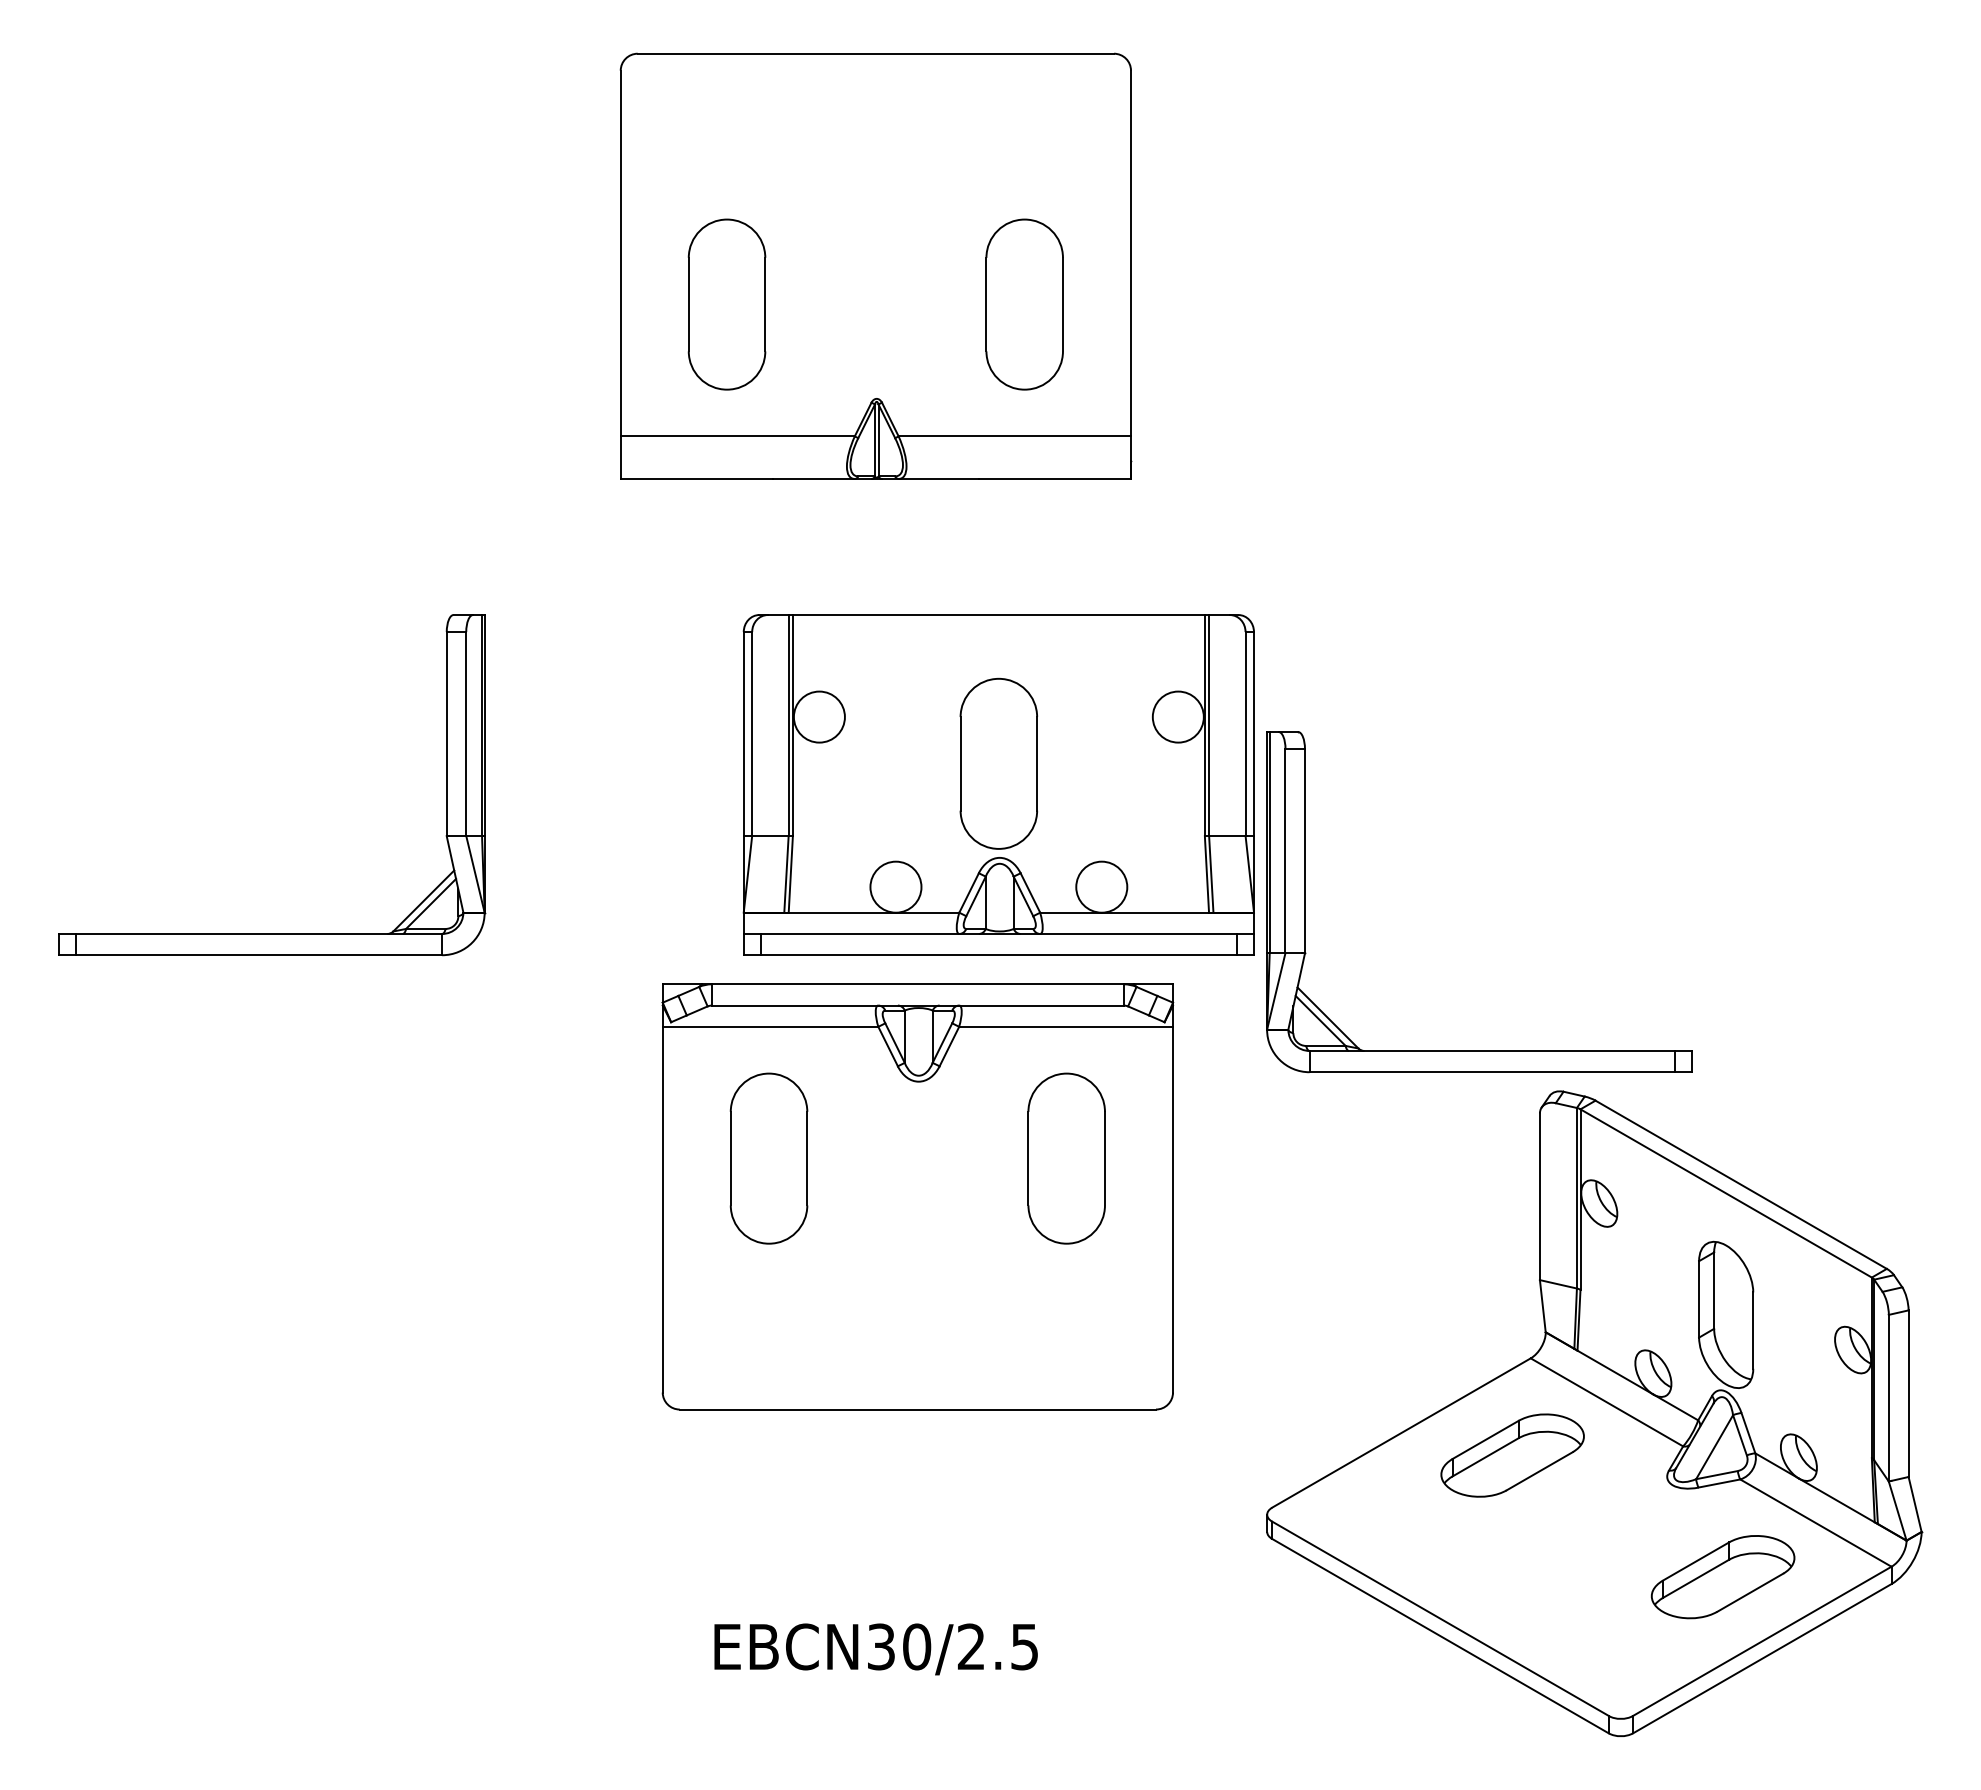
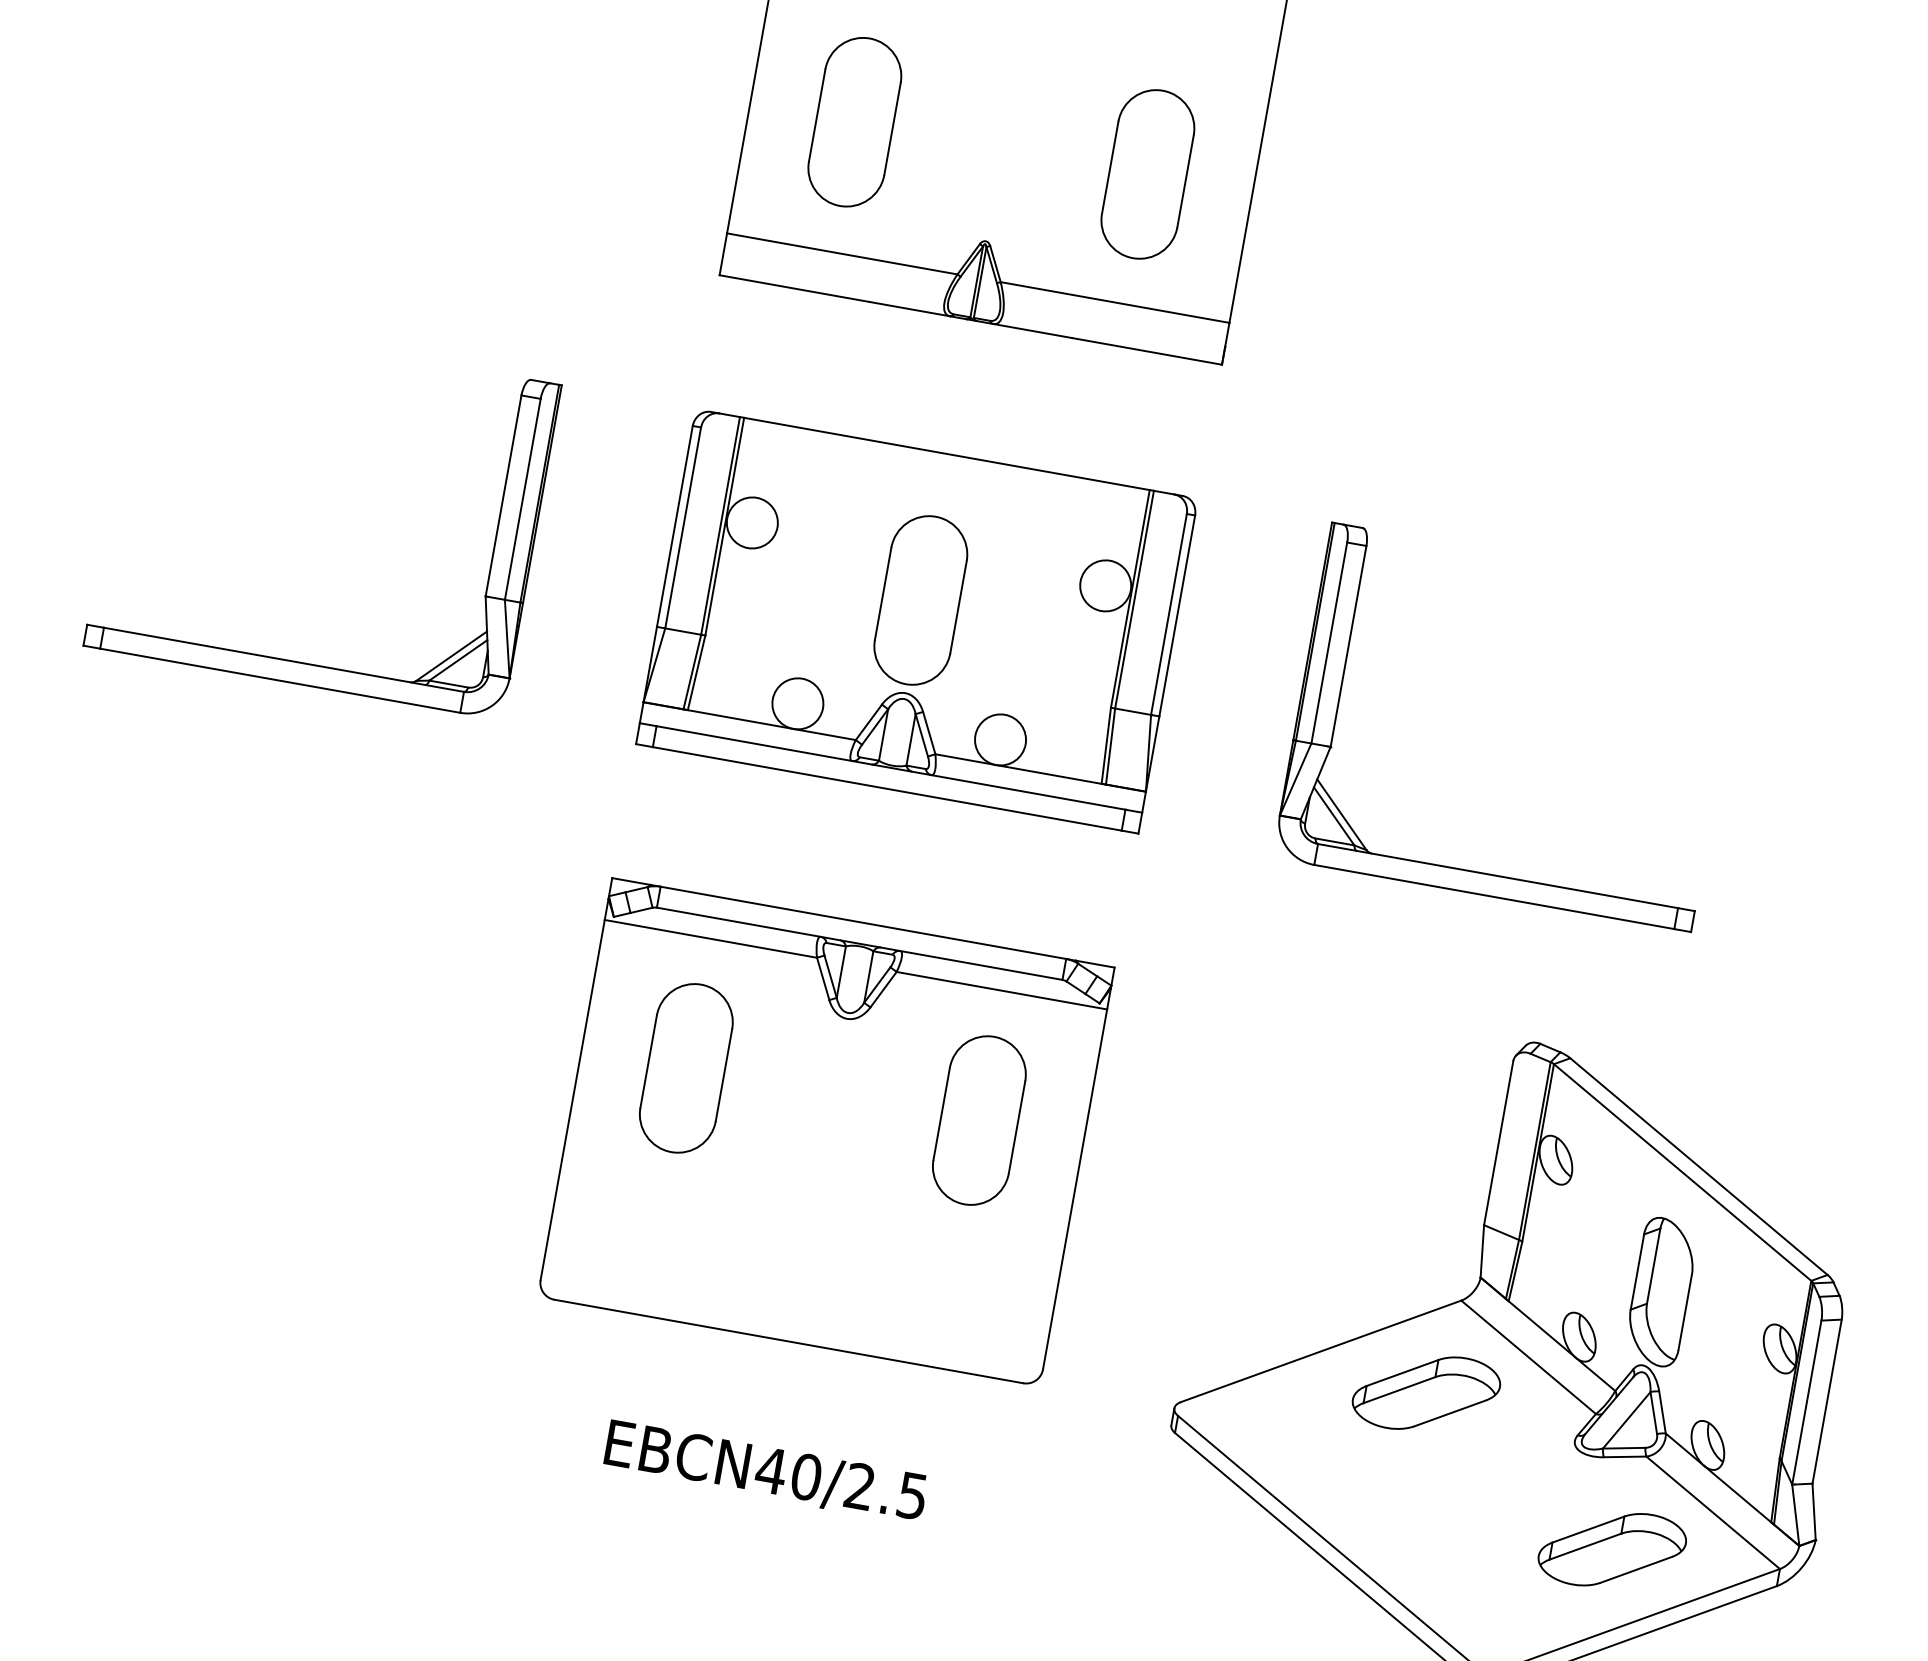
part: (998, 784) -> (916, 620), moved
part: (1479, 1050) -> (1485, 873), moved
part: (917, 1196) -> (825, 1131), moved
text: (881, 1646) -> (771, 1470), EBCN30/2.5 -> EBCN40/2.5

